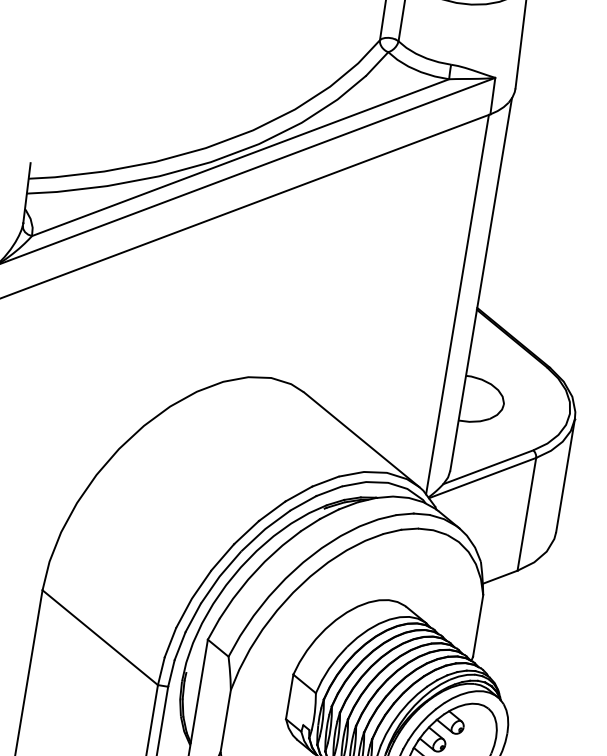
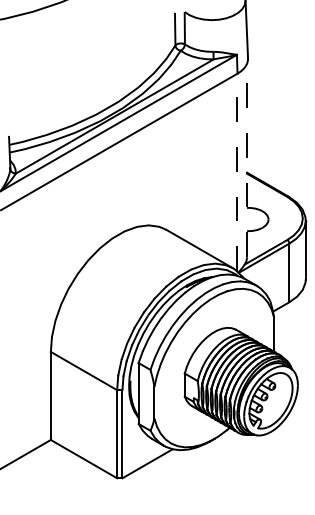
line: (481, 284) -> (247, 160), solid -> dashed
line: (456, 304) -> (236, 172), solid -> dashed

